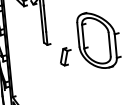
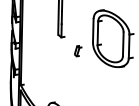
part: (64, 56) -> (77, 50), size x0.6

